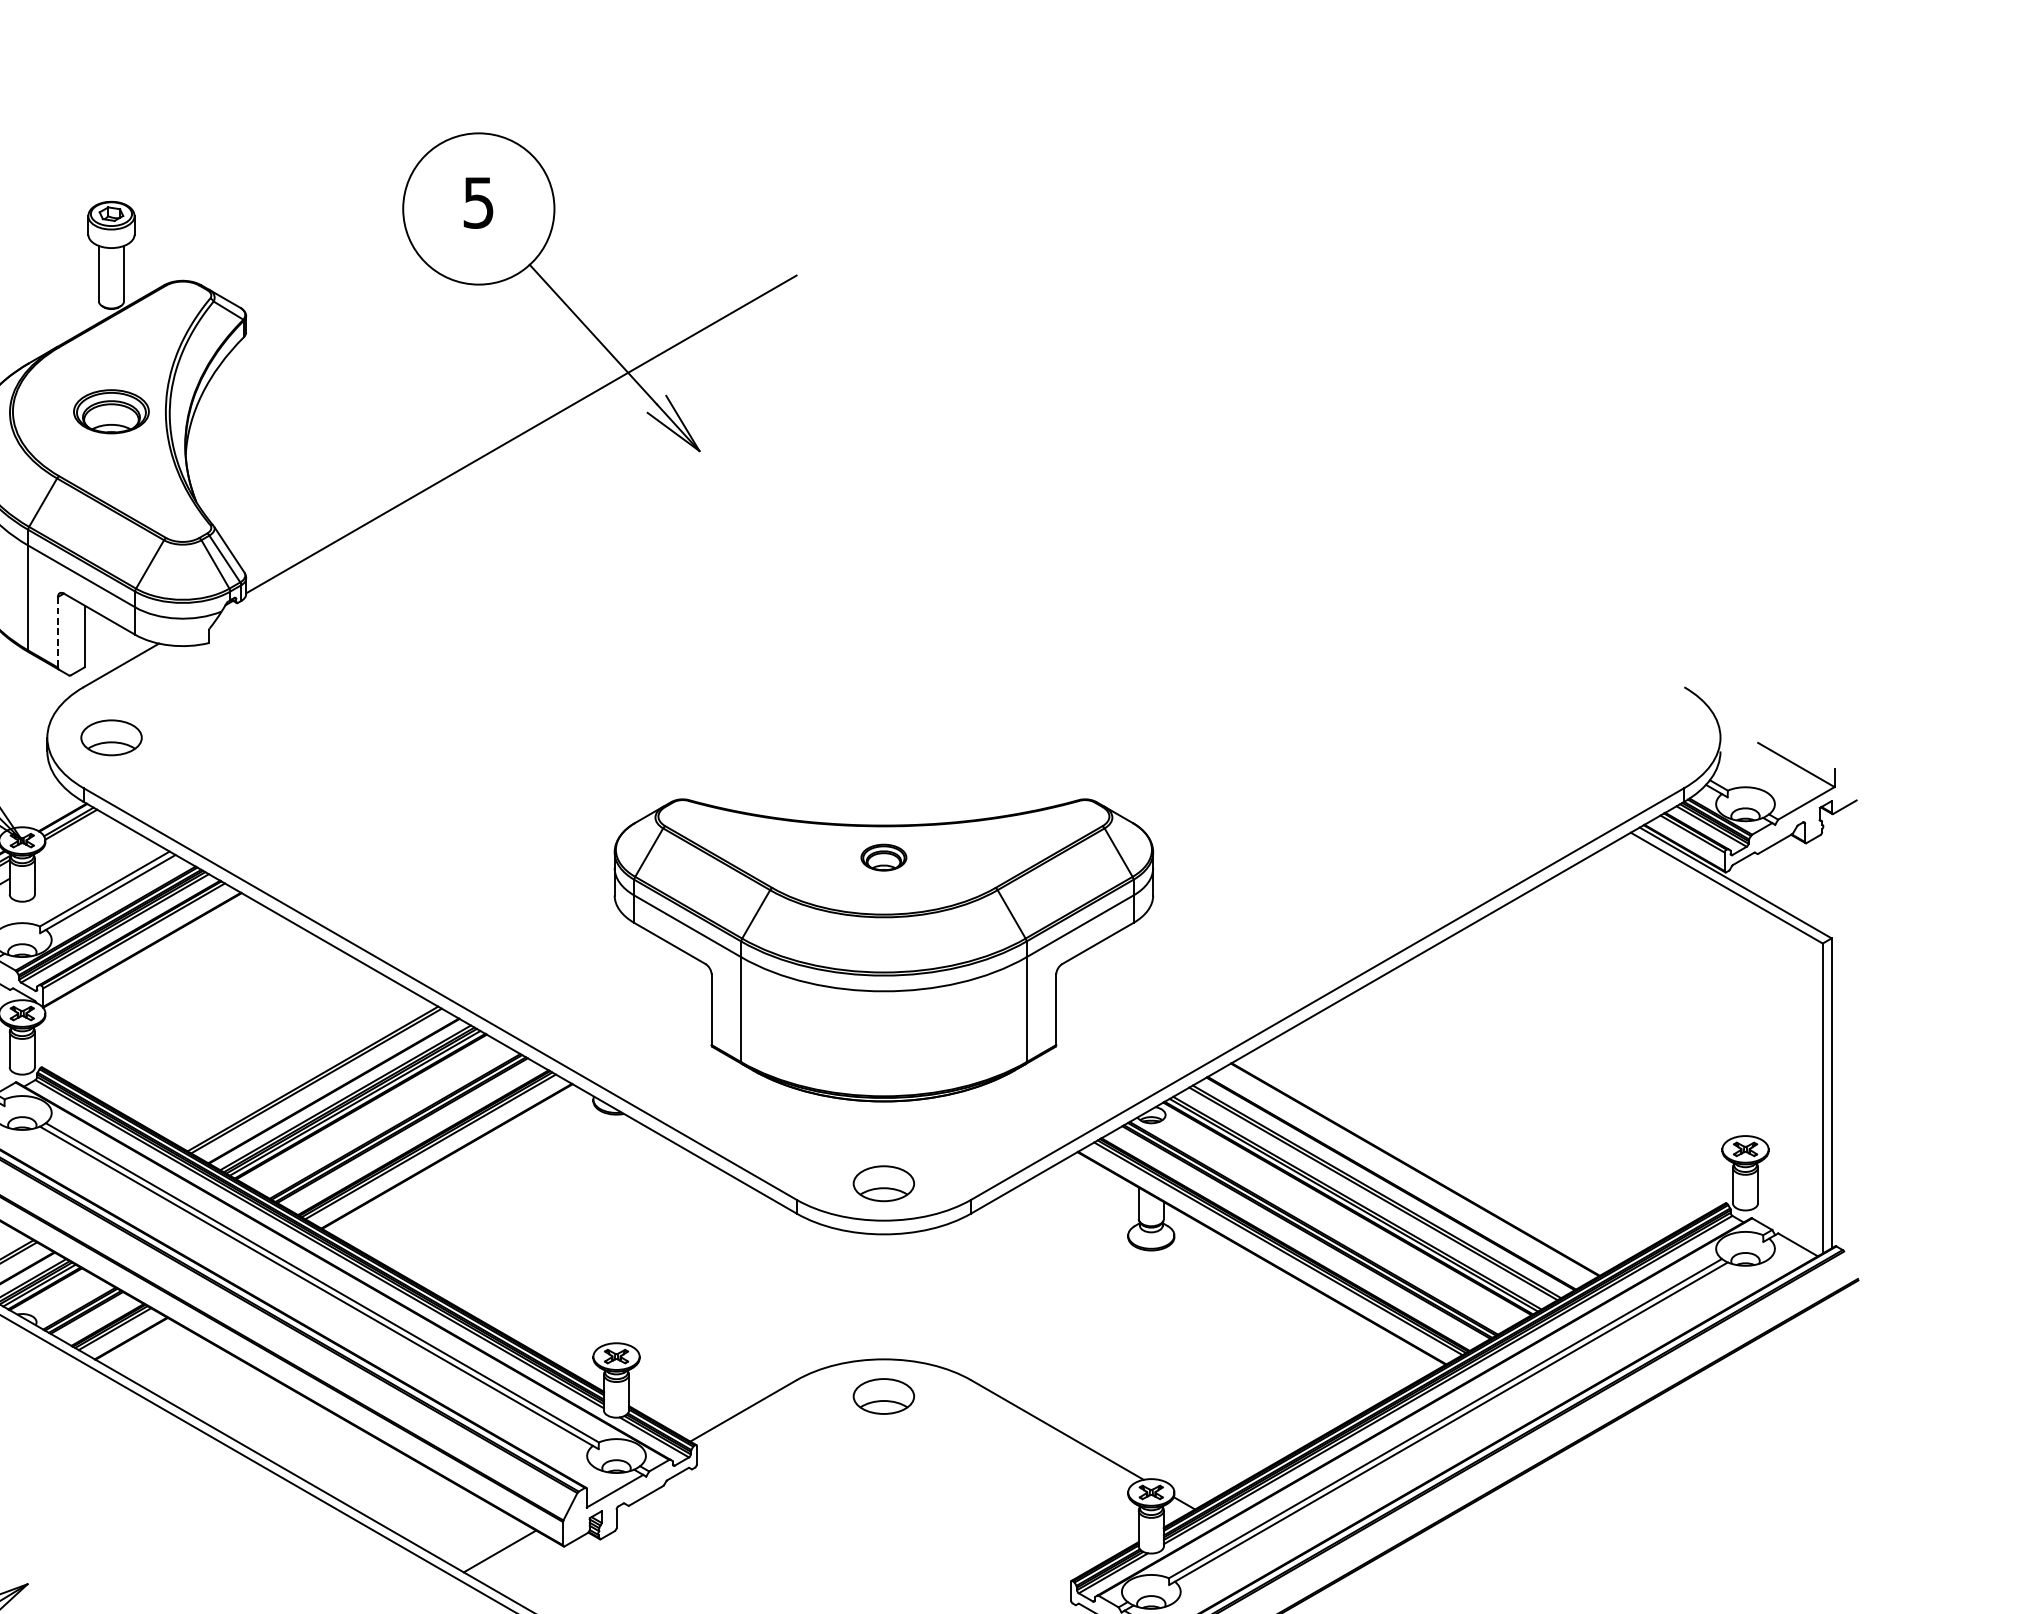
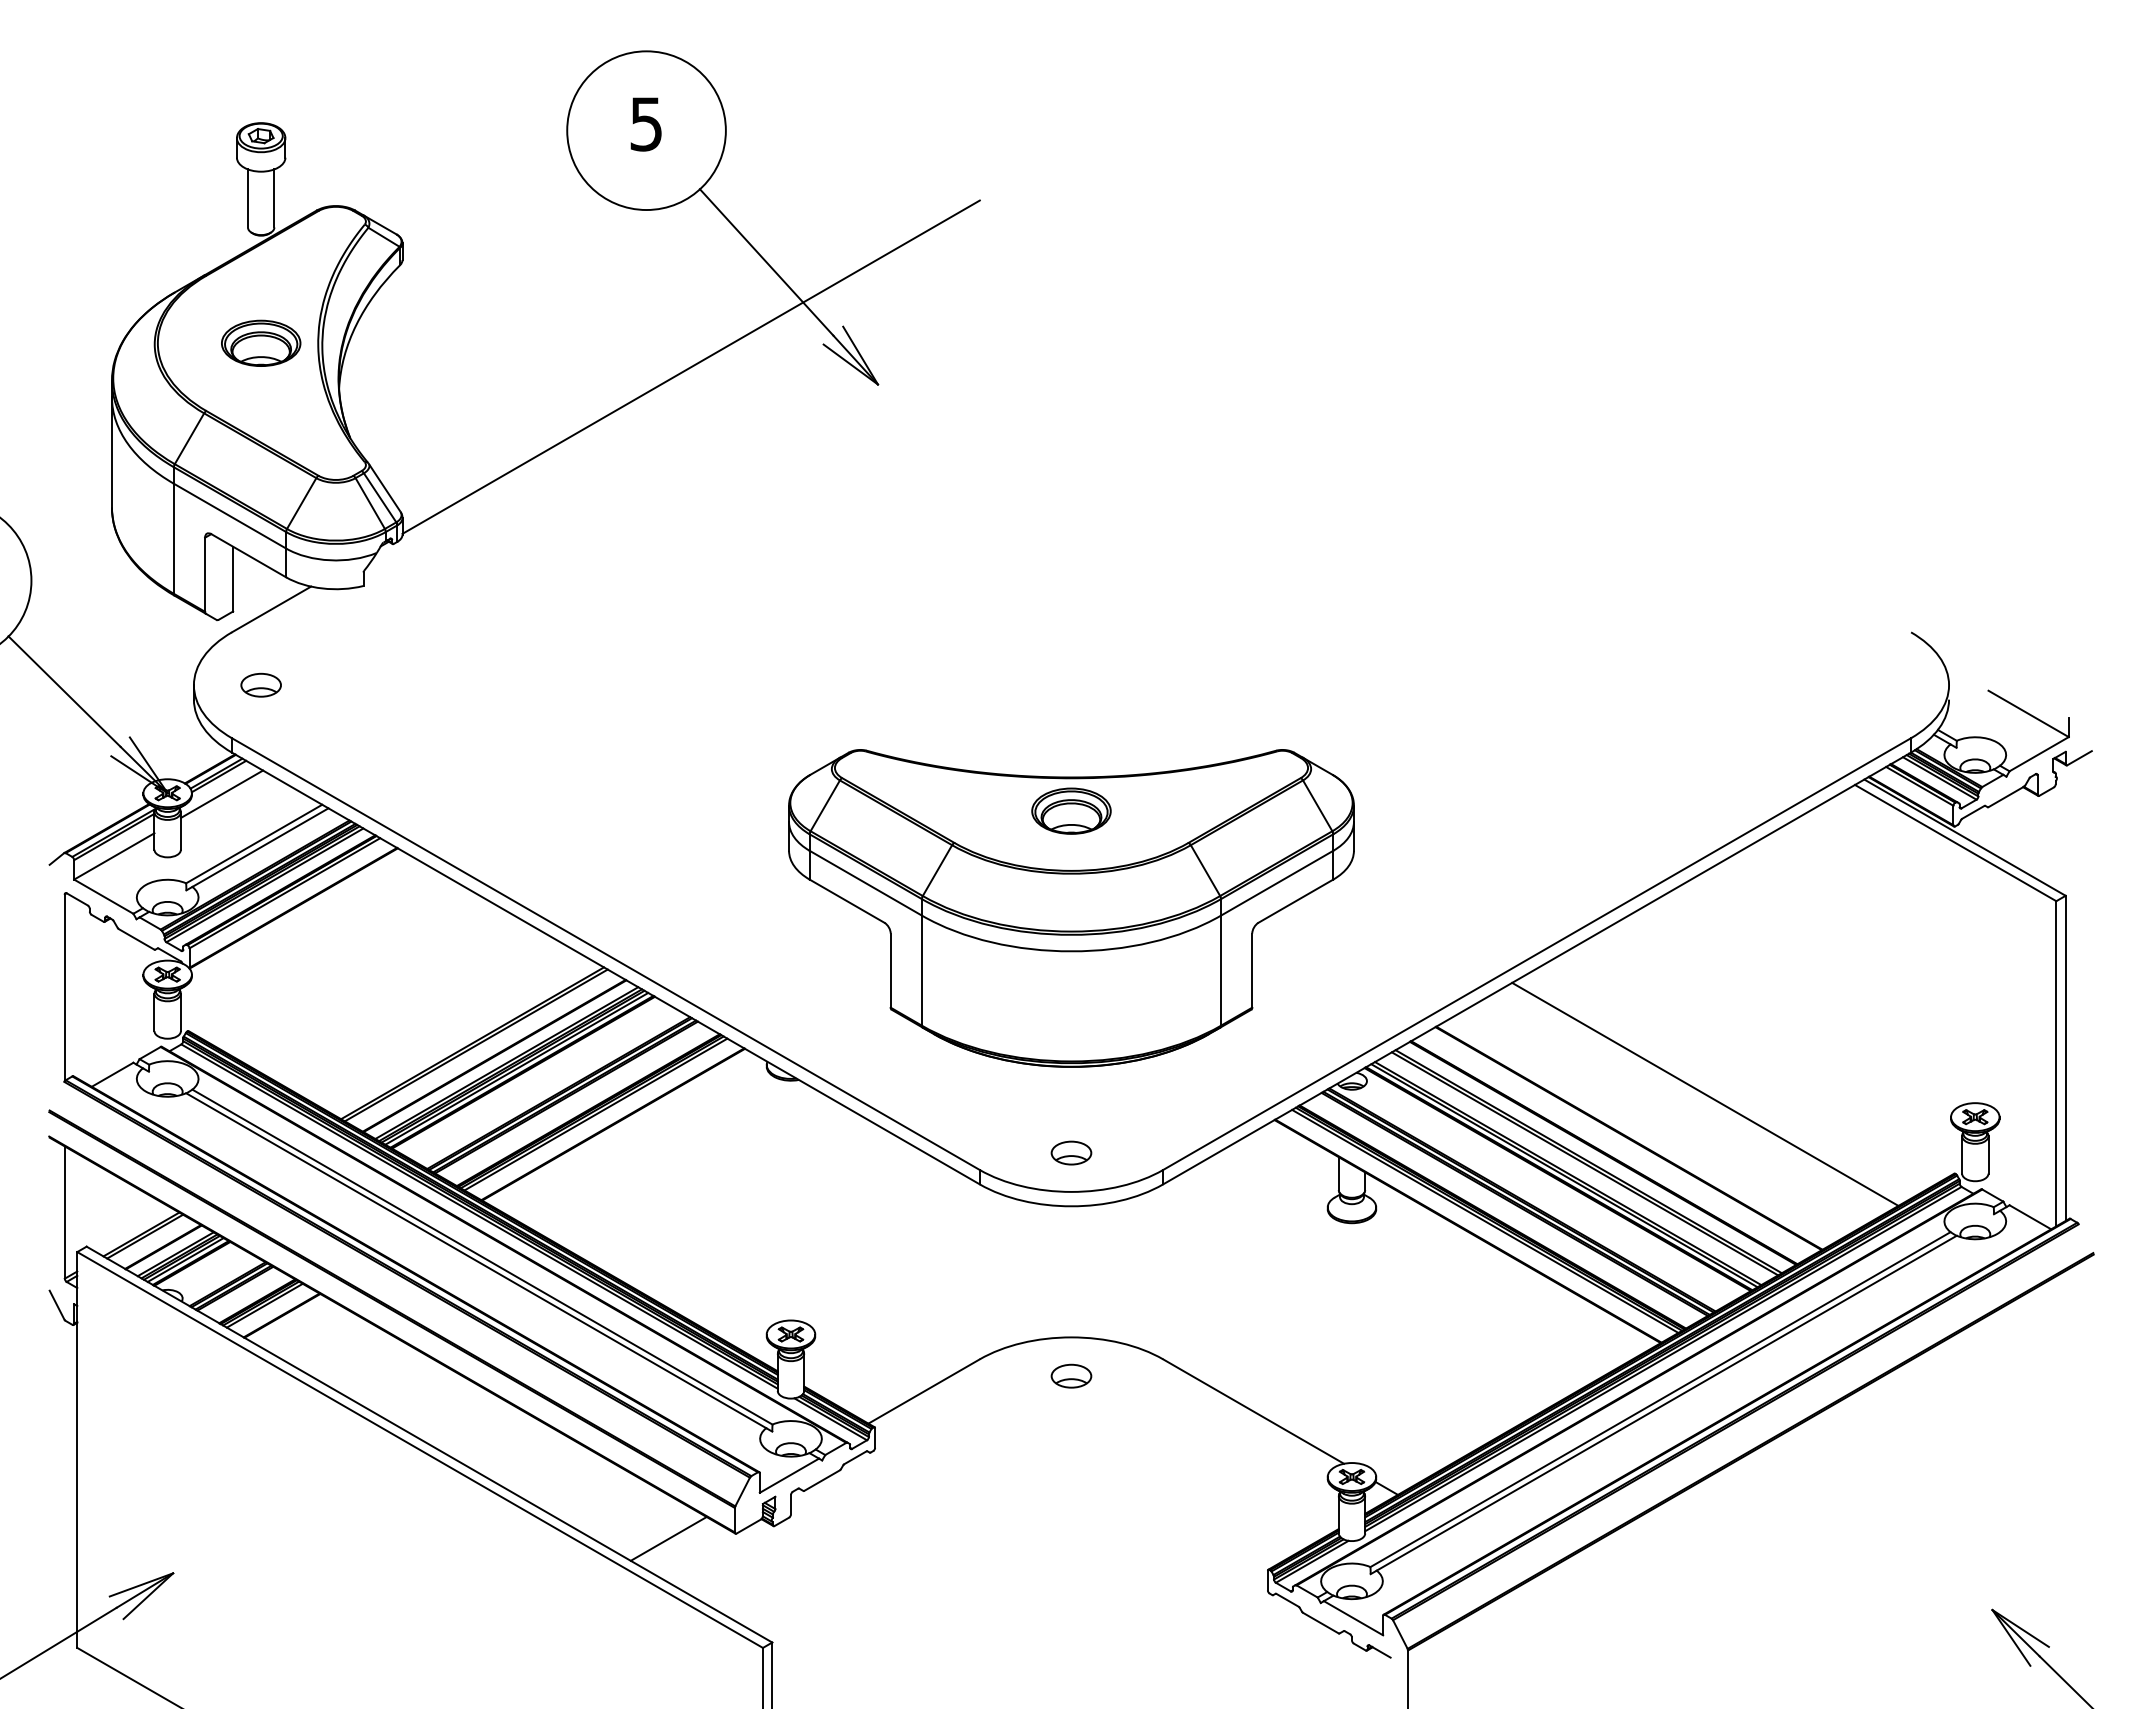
line: (58, 633) -> (205, 575), dashed -> solid
part: (110, 736) -> (260, 684), size x0.62
line: (73, 840) -> (221, 793), added
part: (883, 857) -> (1071, 810), size x1.67
line: (1488, 1126) -> (1705, 1093), added
part: (883, 1183) -> (1071, 1152), size x0.62
part: (883, 1395) -> (1071, 1375), size x0.62

